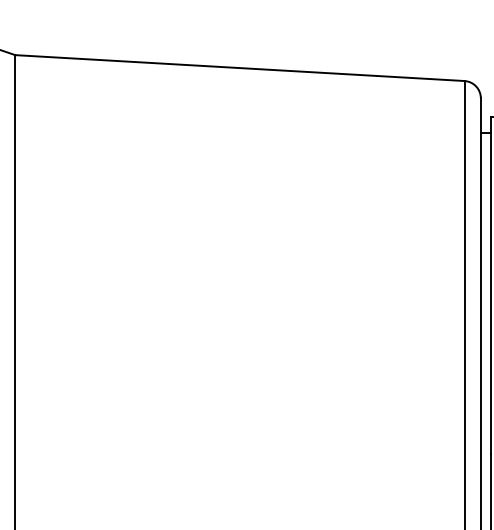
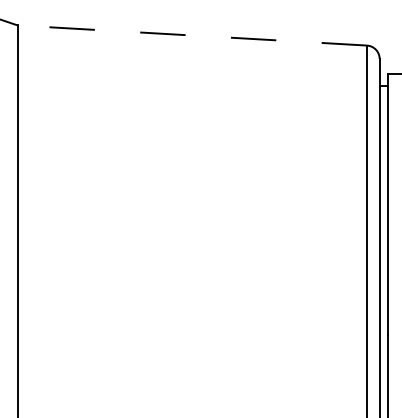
line: (240, 68) -> (192, 35), solid -> dashed

